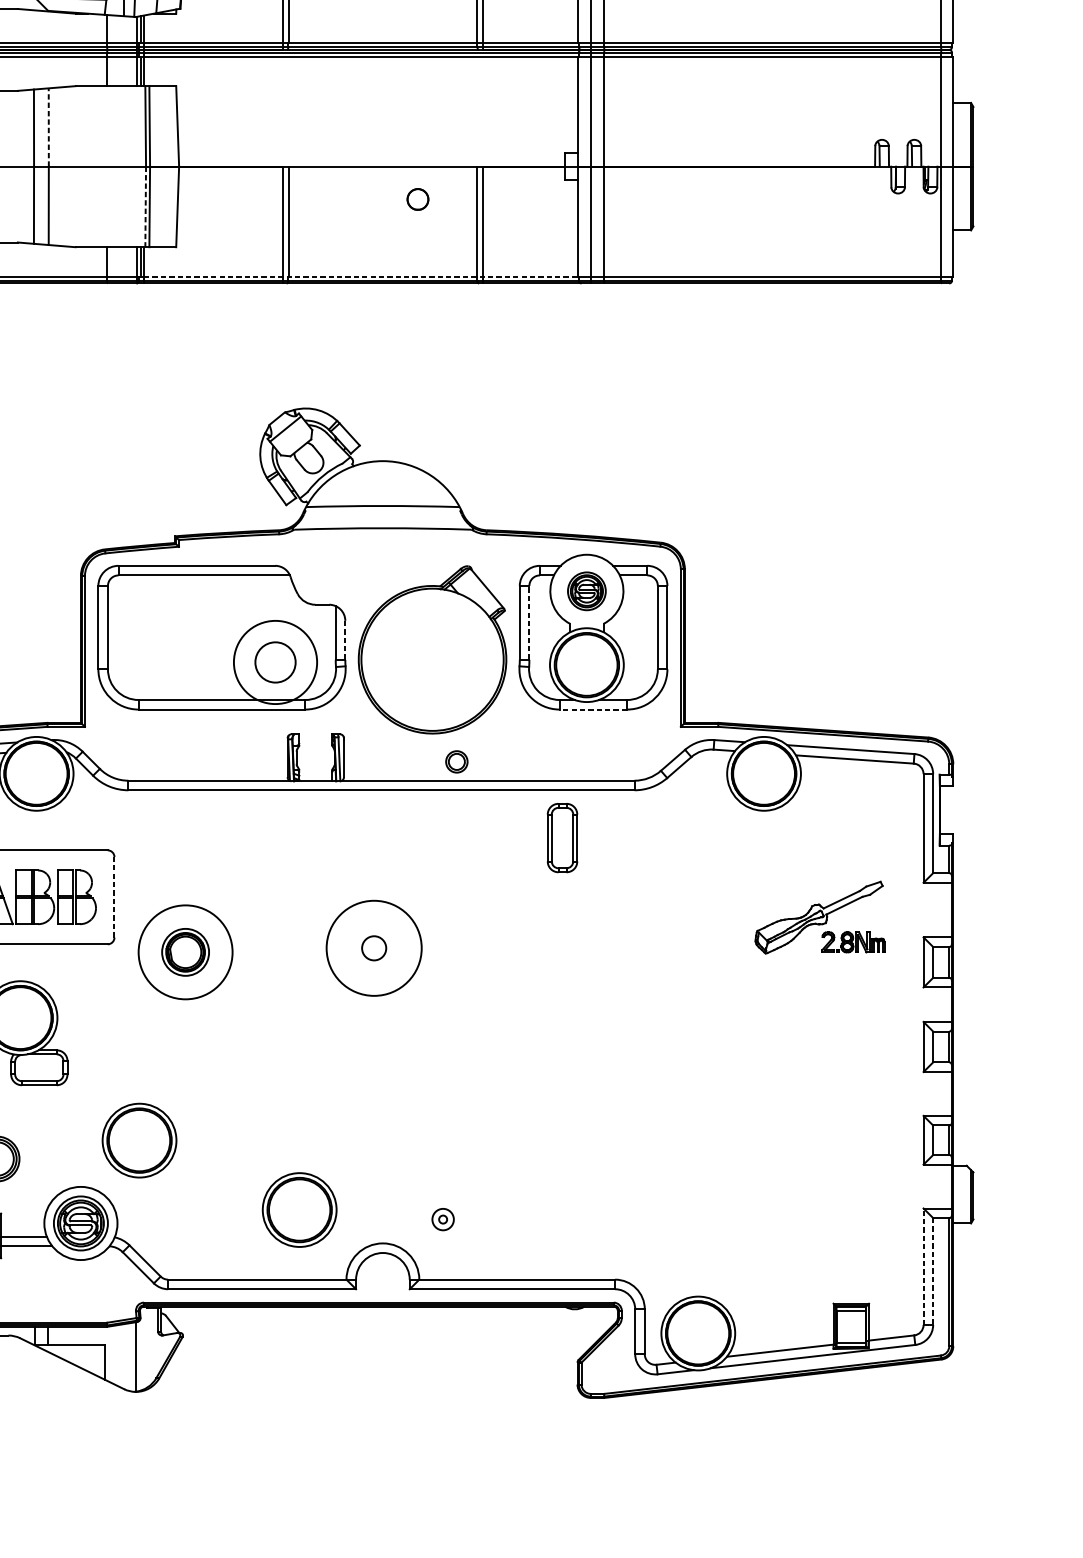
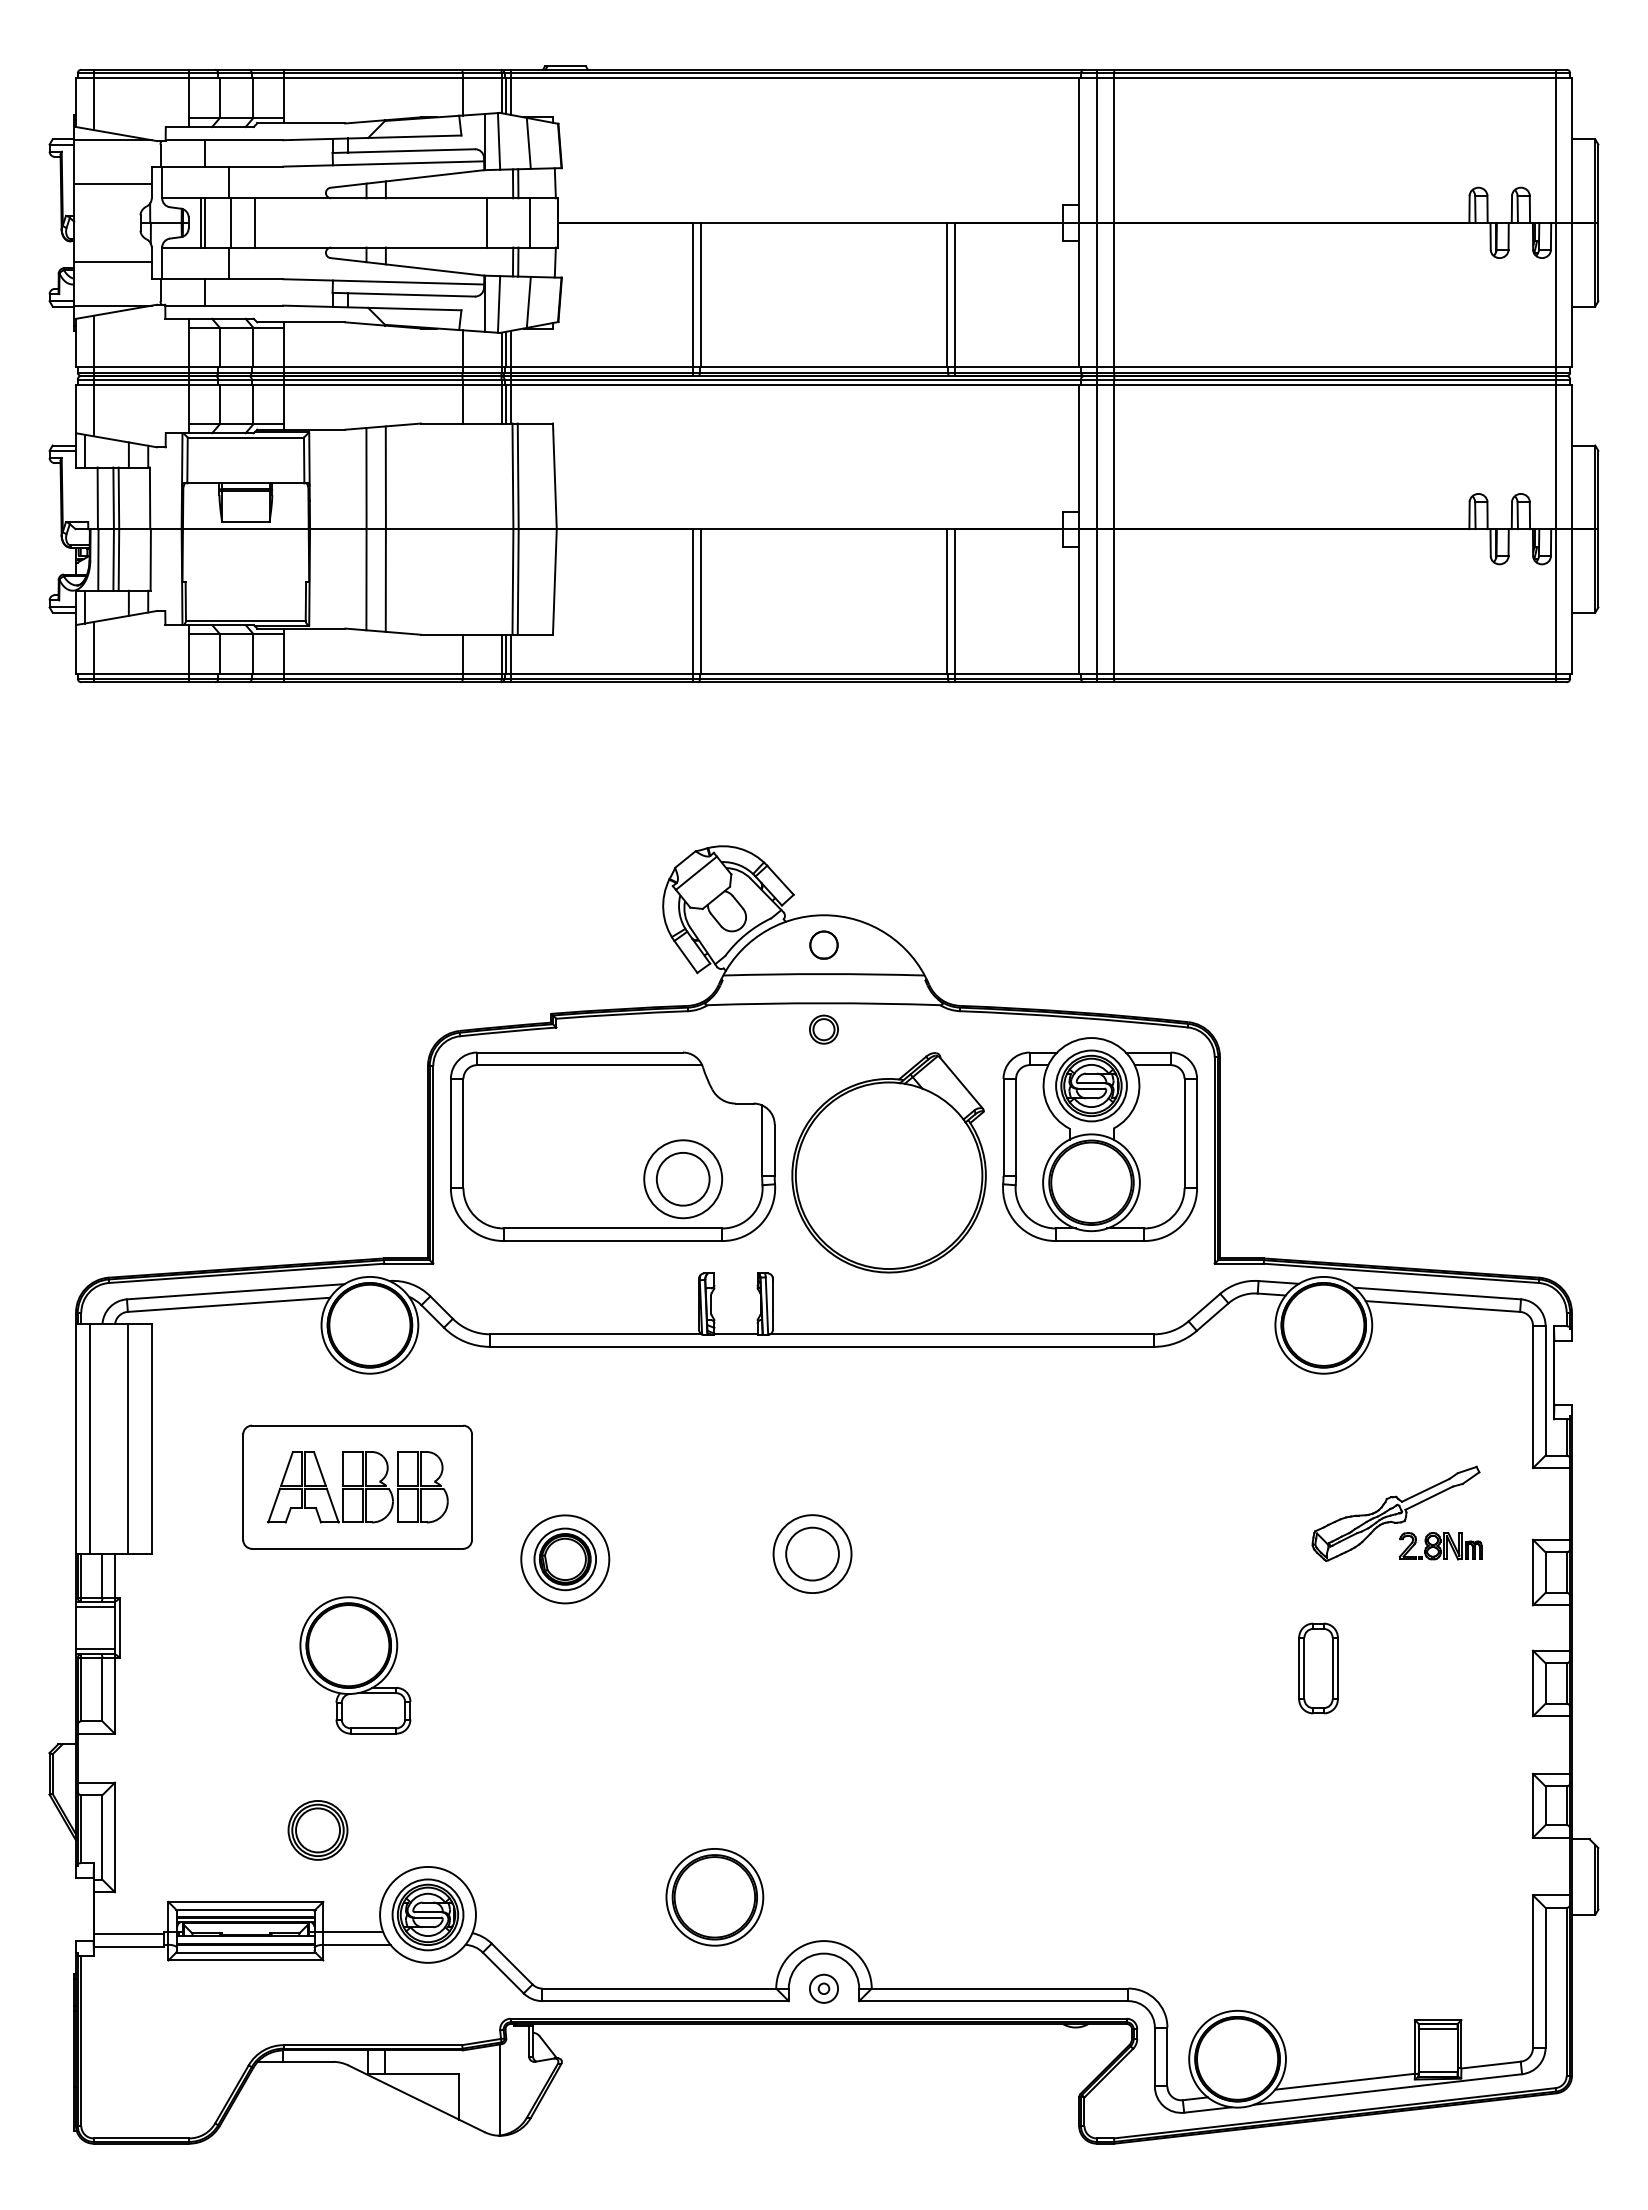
line: (48, 127) -> (385, 477), dashed -> solid
circle: (417, 198) -> (823, 944), moved
line: (145, 206) -> (512, 581), dashed -> solid
line: (361, 276) -> (795, 673), dashed -> solid
part: (586, 590) -> (1091, 1085), size x1.43
line: (529, 622) -> (1016, 1126), dashed -> solid
line: (345, 640) -> (774, 1150), dashed -> solid
circle: (275, 662) -> (683, 1179), size x0.71
line: (593, 709) -> (1099, 1241), dashed -> solid
part: (456, 761) -> (823, 1029), moved
part: (562, 838) -> (1318, 1668), moved
line: (114, 897) -> (472, 1487), dashed -> solid
circle: (374, 947) -> (812, 1553), size x1.67
circle: (374, 948) -> (812, 1554), size x0.62
circle: (185, 952) -> (565, 1559), size x0.71
part: (139, 1140) -> (504, 1806), removed
part: (442, 1219) -> (823, 1988), moved
line: (923, 1266) -> (1533, 1971), dashed -> solid
line: (933, 1271) -> (1545, 1978), dashed -> solid

